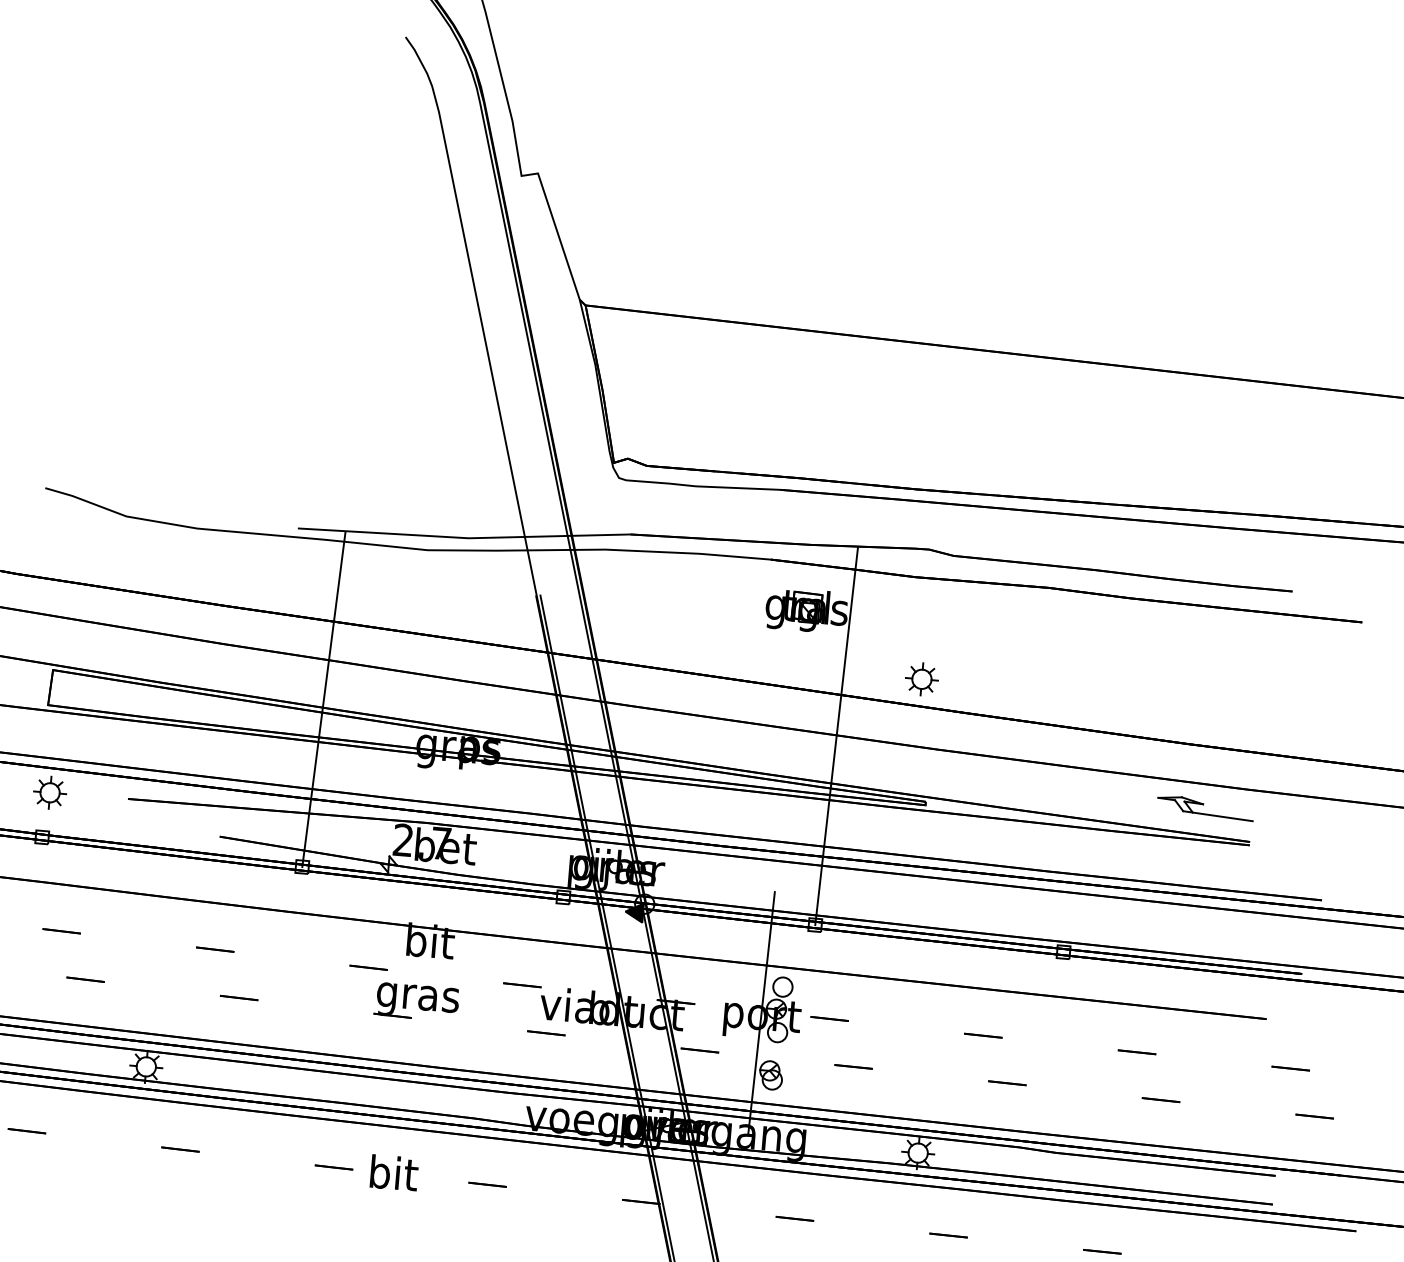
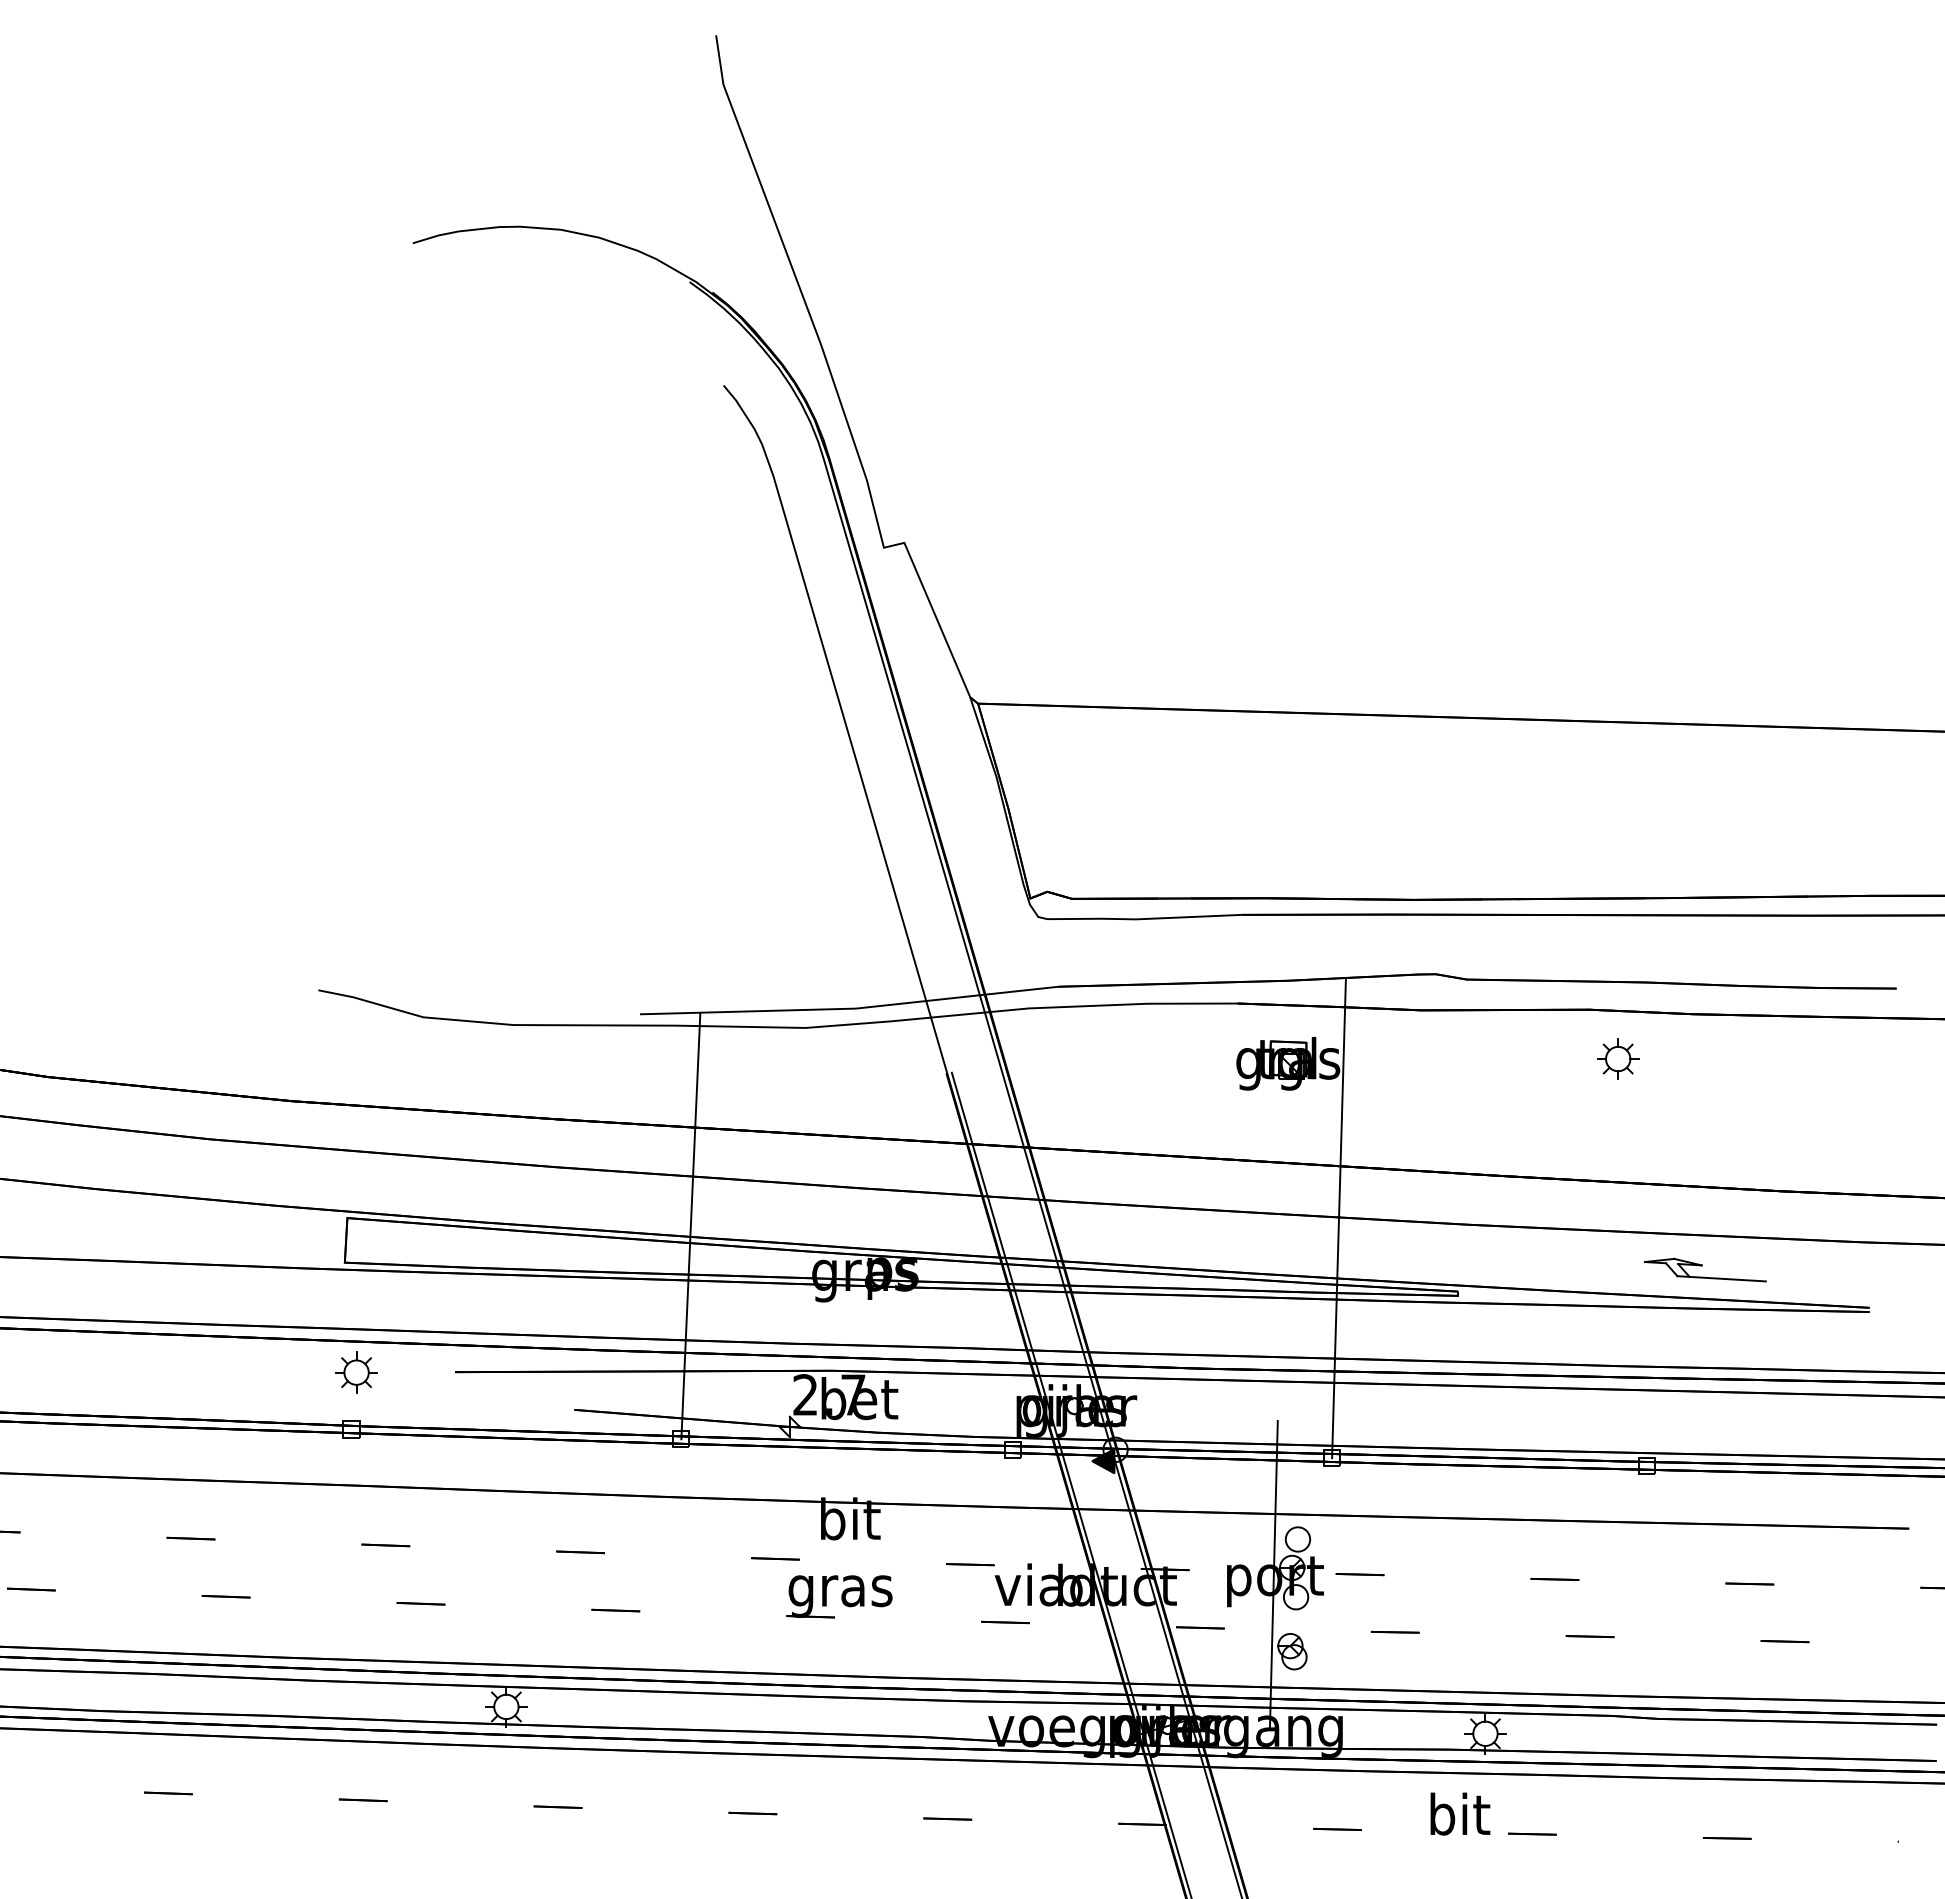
part: (922, 678) -> (1618, 1058), moved
part: (1205, 807) -> (1705, 1269), moved
text: (394, 1172) -> (1460, 1813), moved

